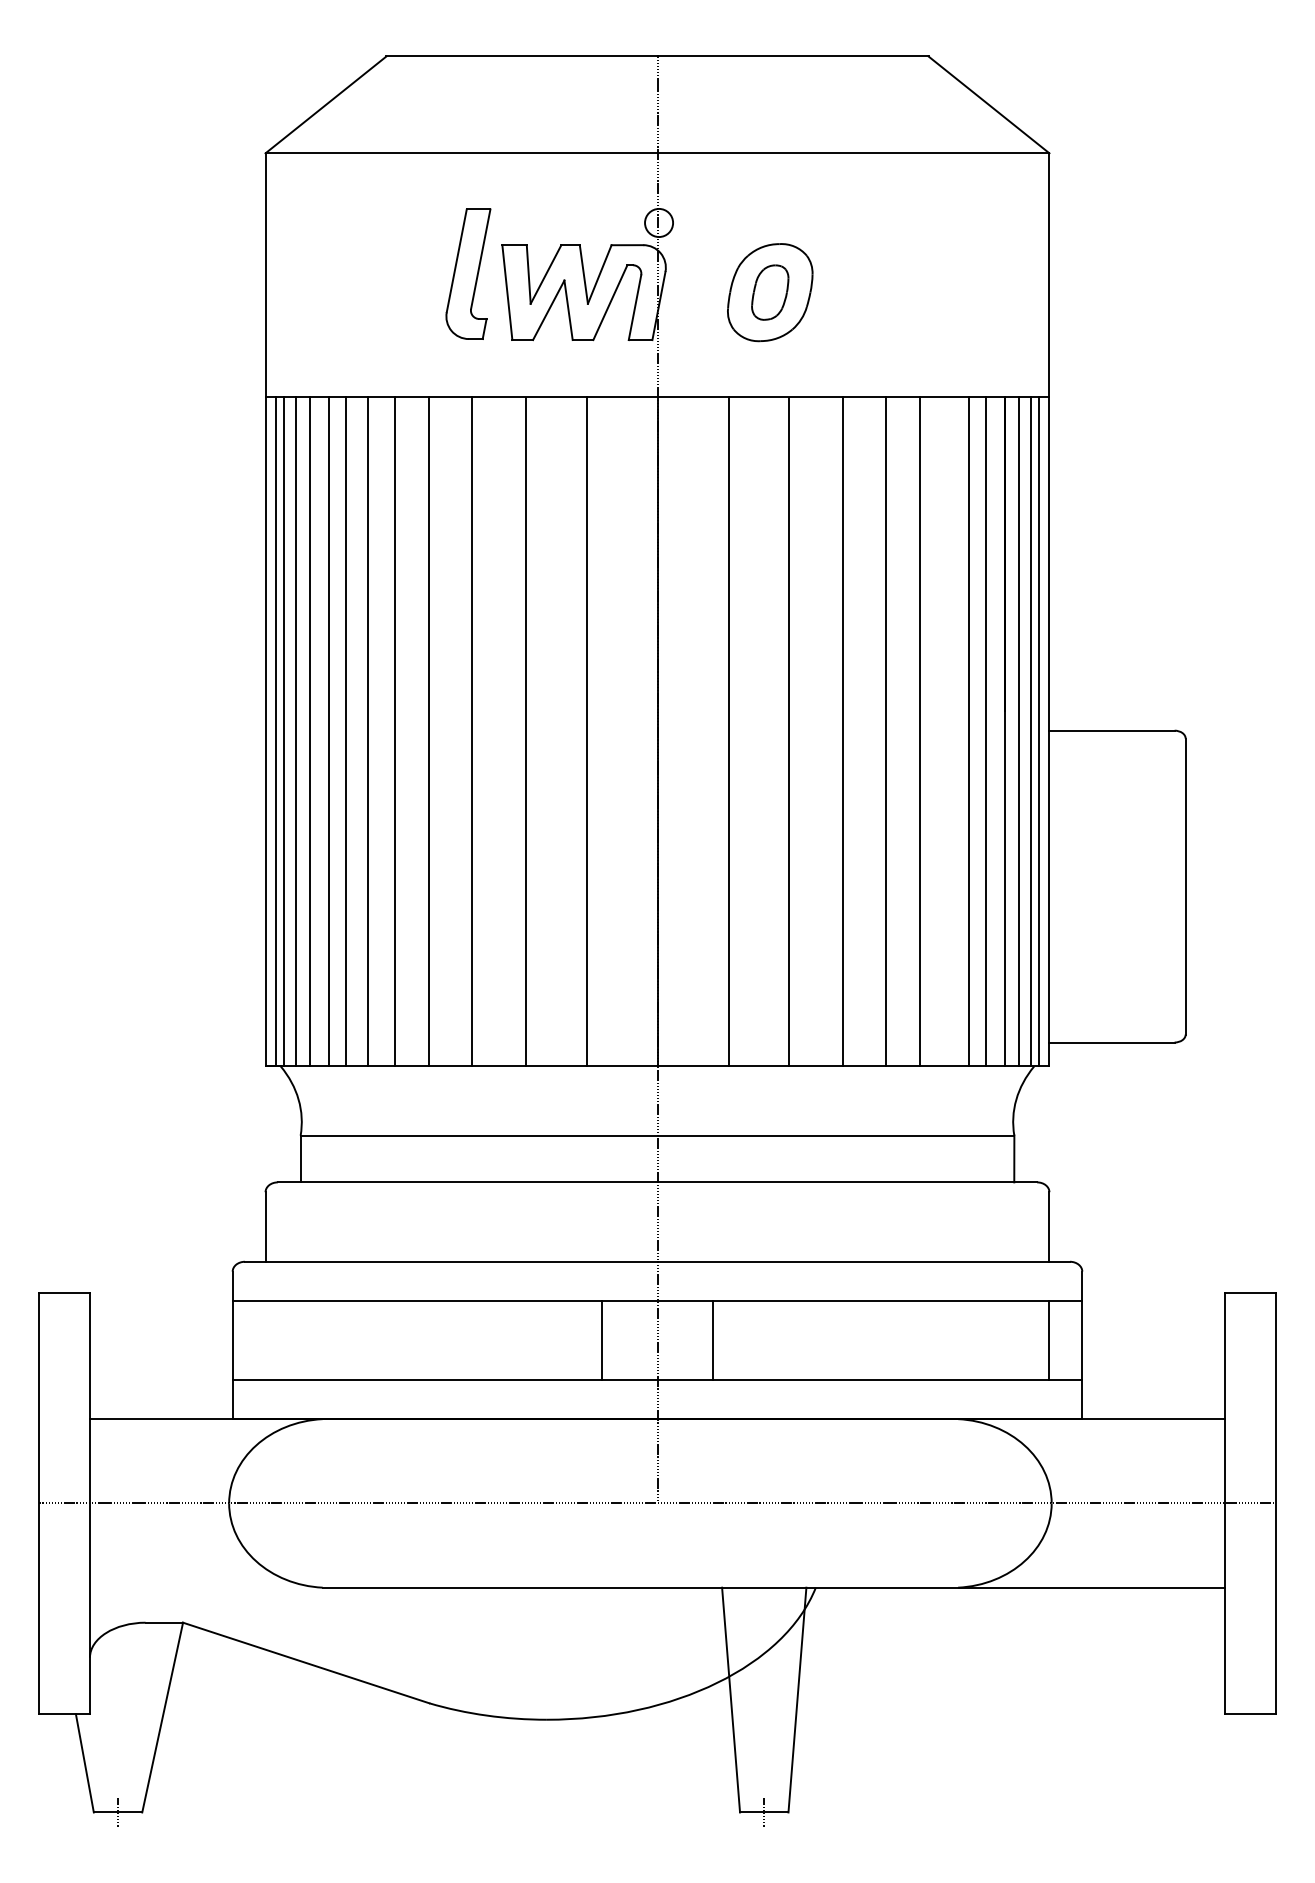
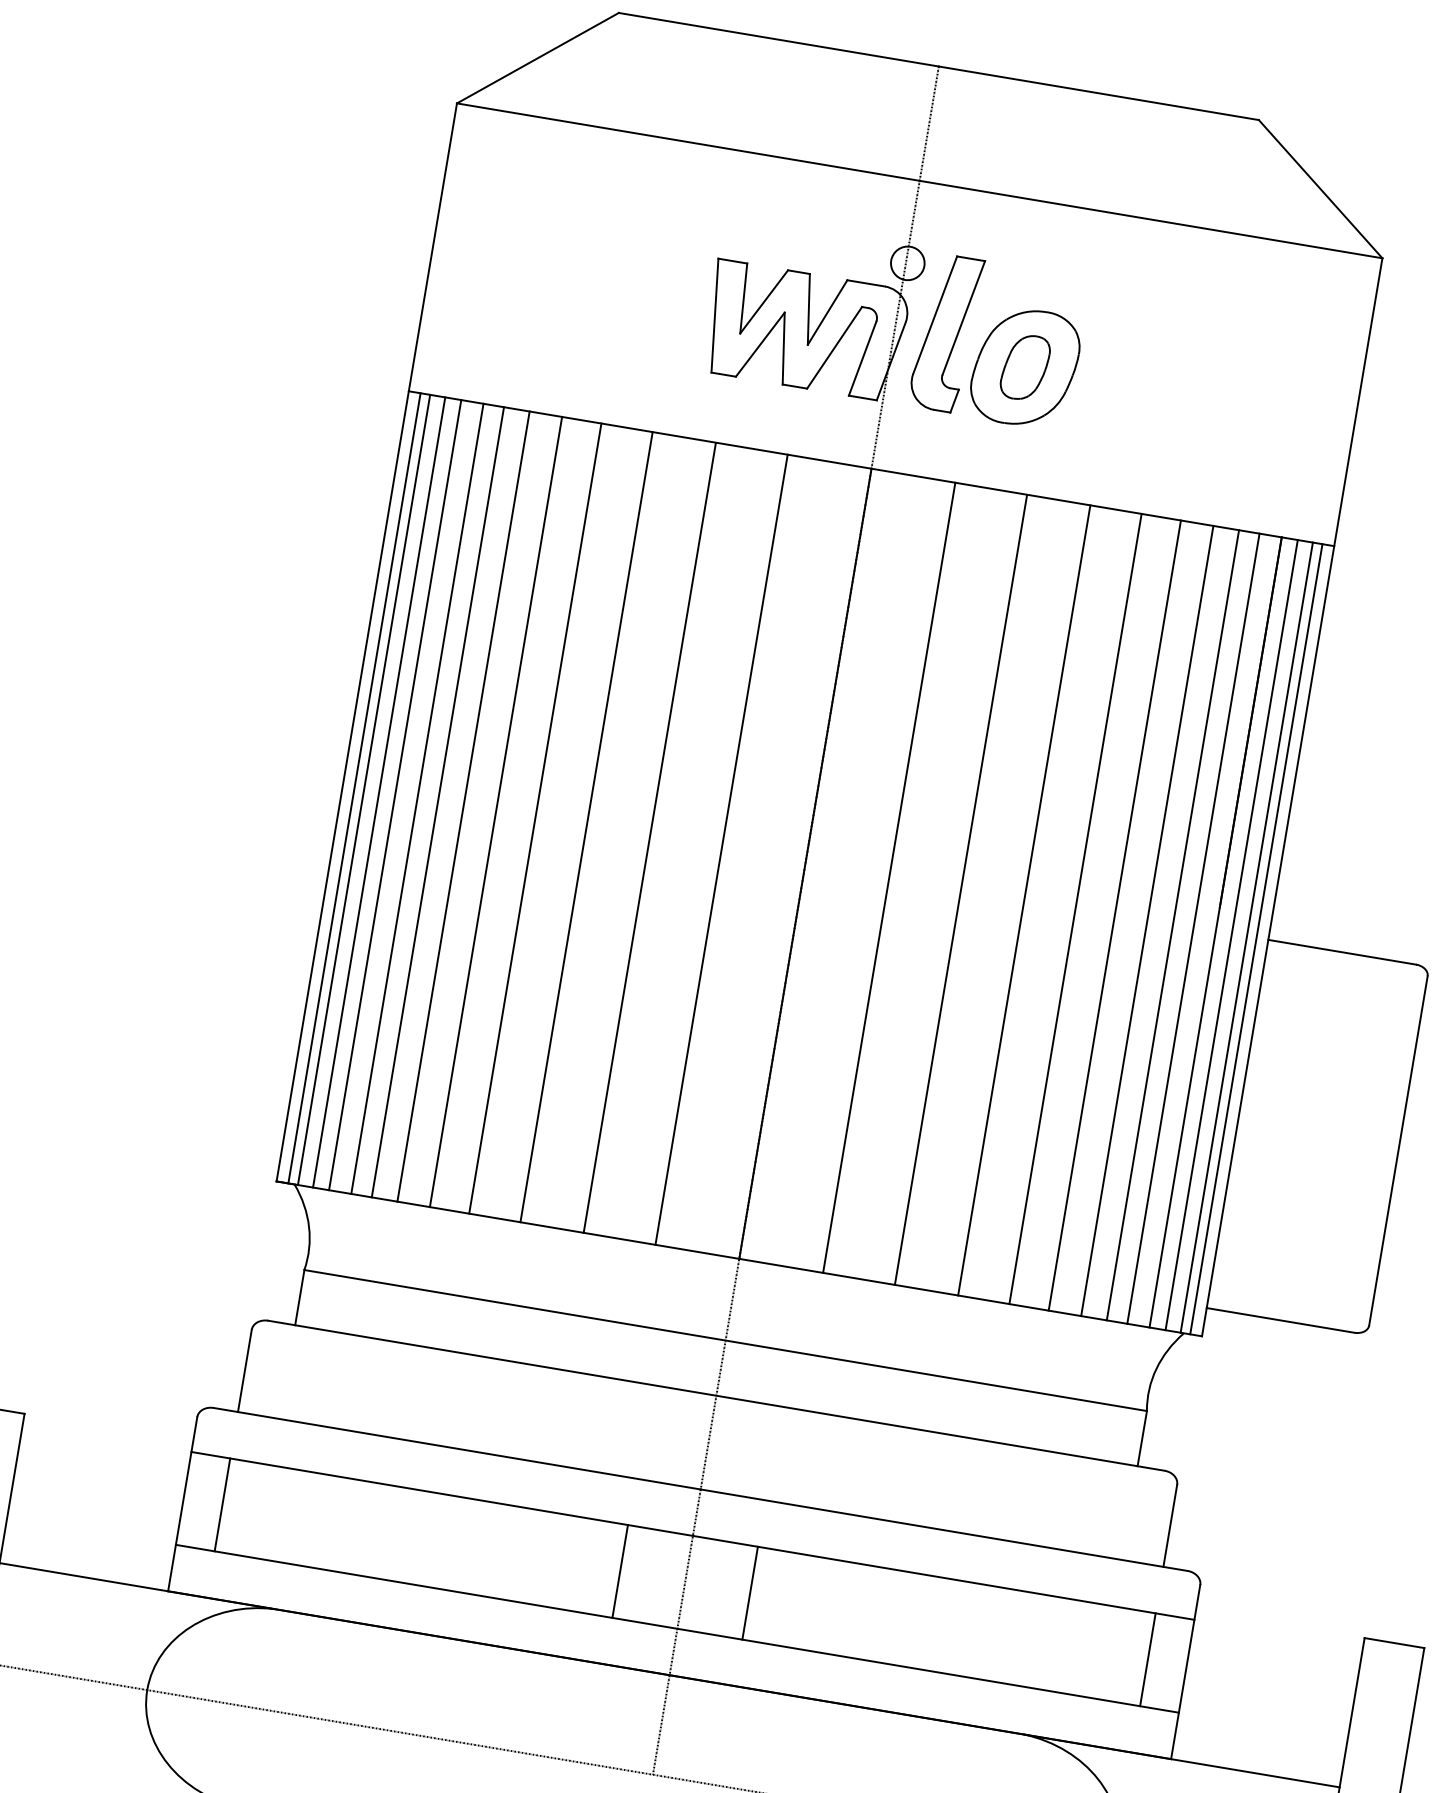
part: (468, 273) -> (946, 332), moved
line: (947, 731) -> (1147, 920), added
line: (265, 1340) -> (222, 1504), added

